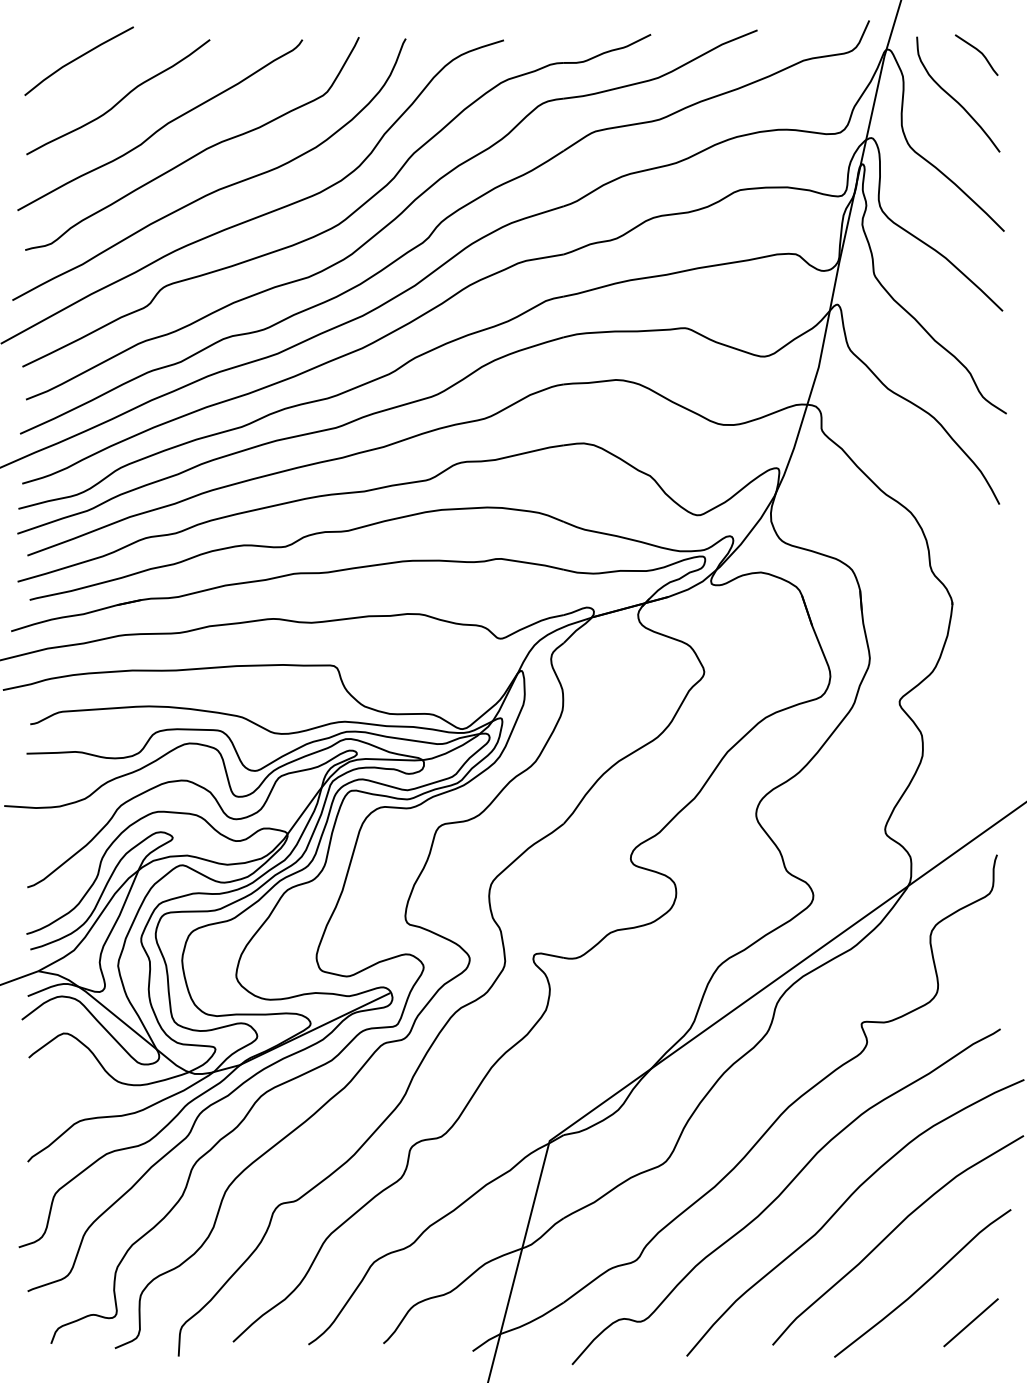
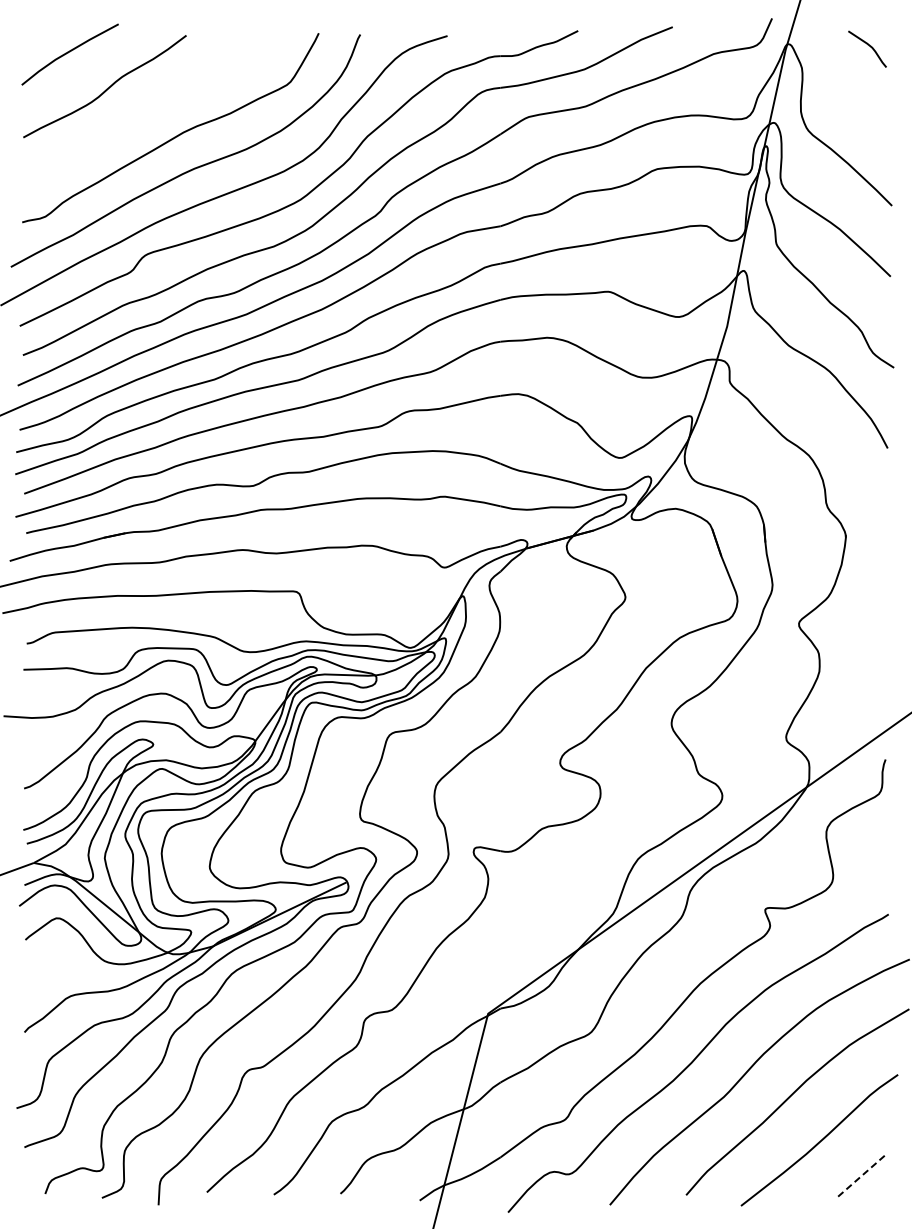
curve: (953, 97) -> (846, 86), removed
curve: (161, 126) -> (143, 112), removed
line: (971, 1321) -> (862, 1174), solid -> dashed

